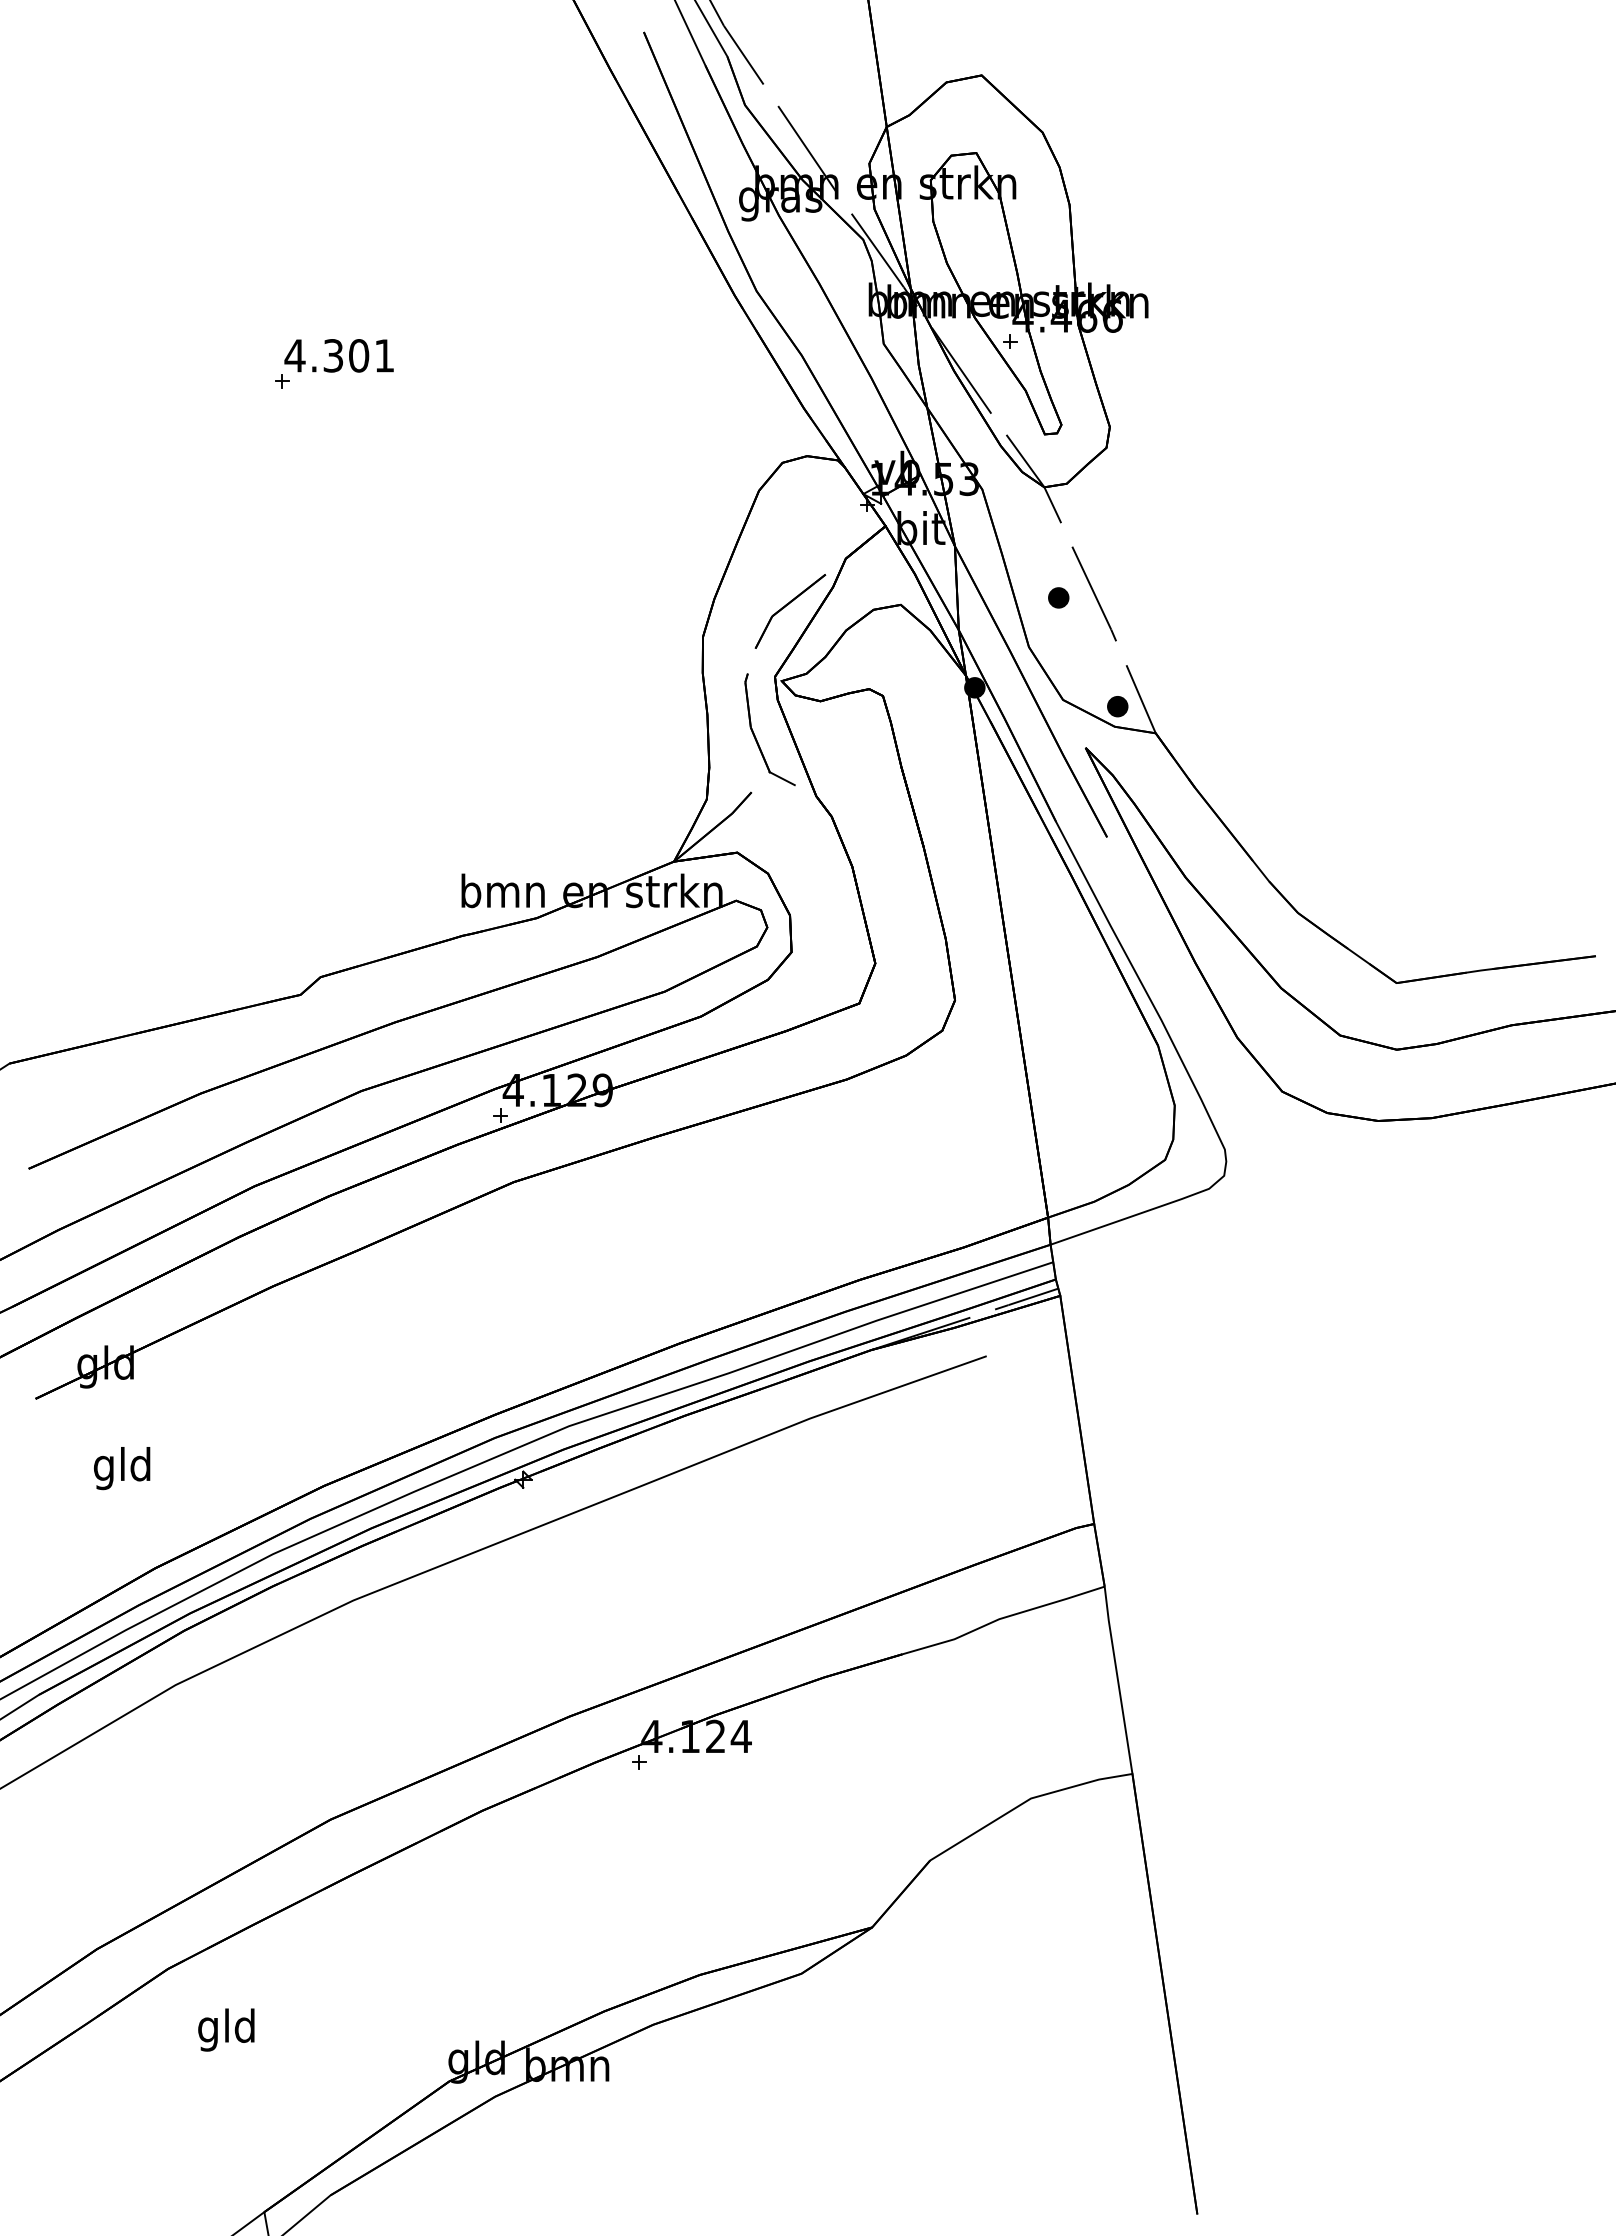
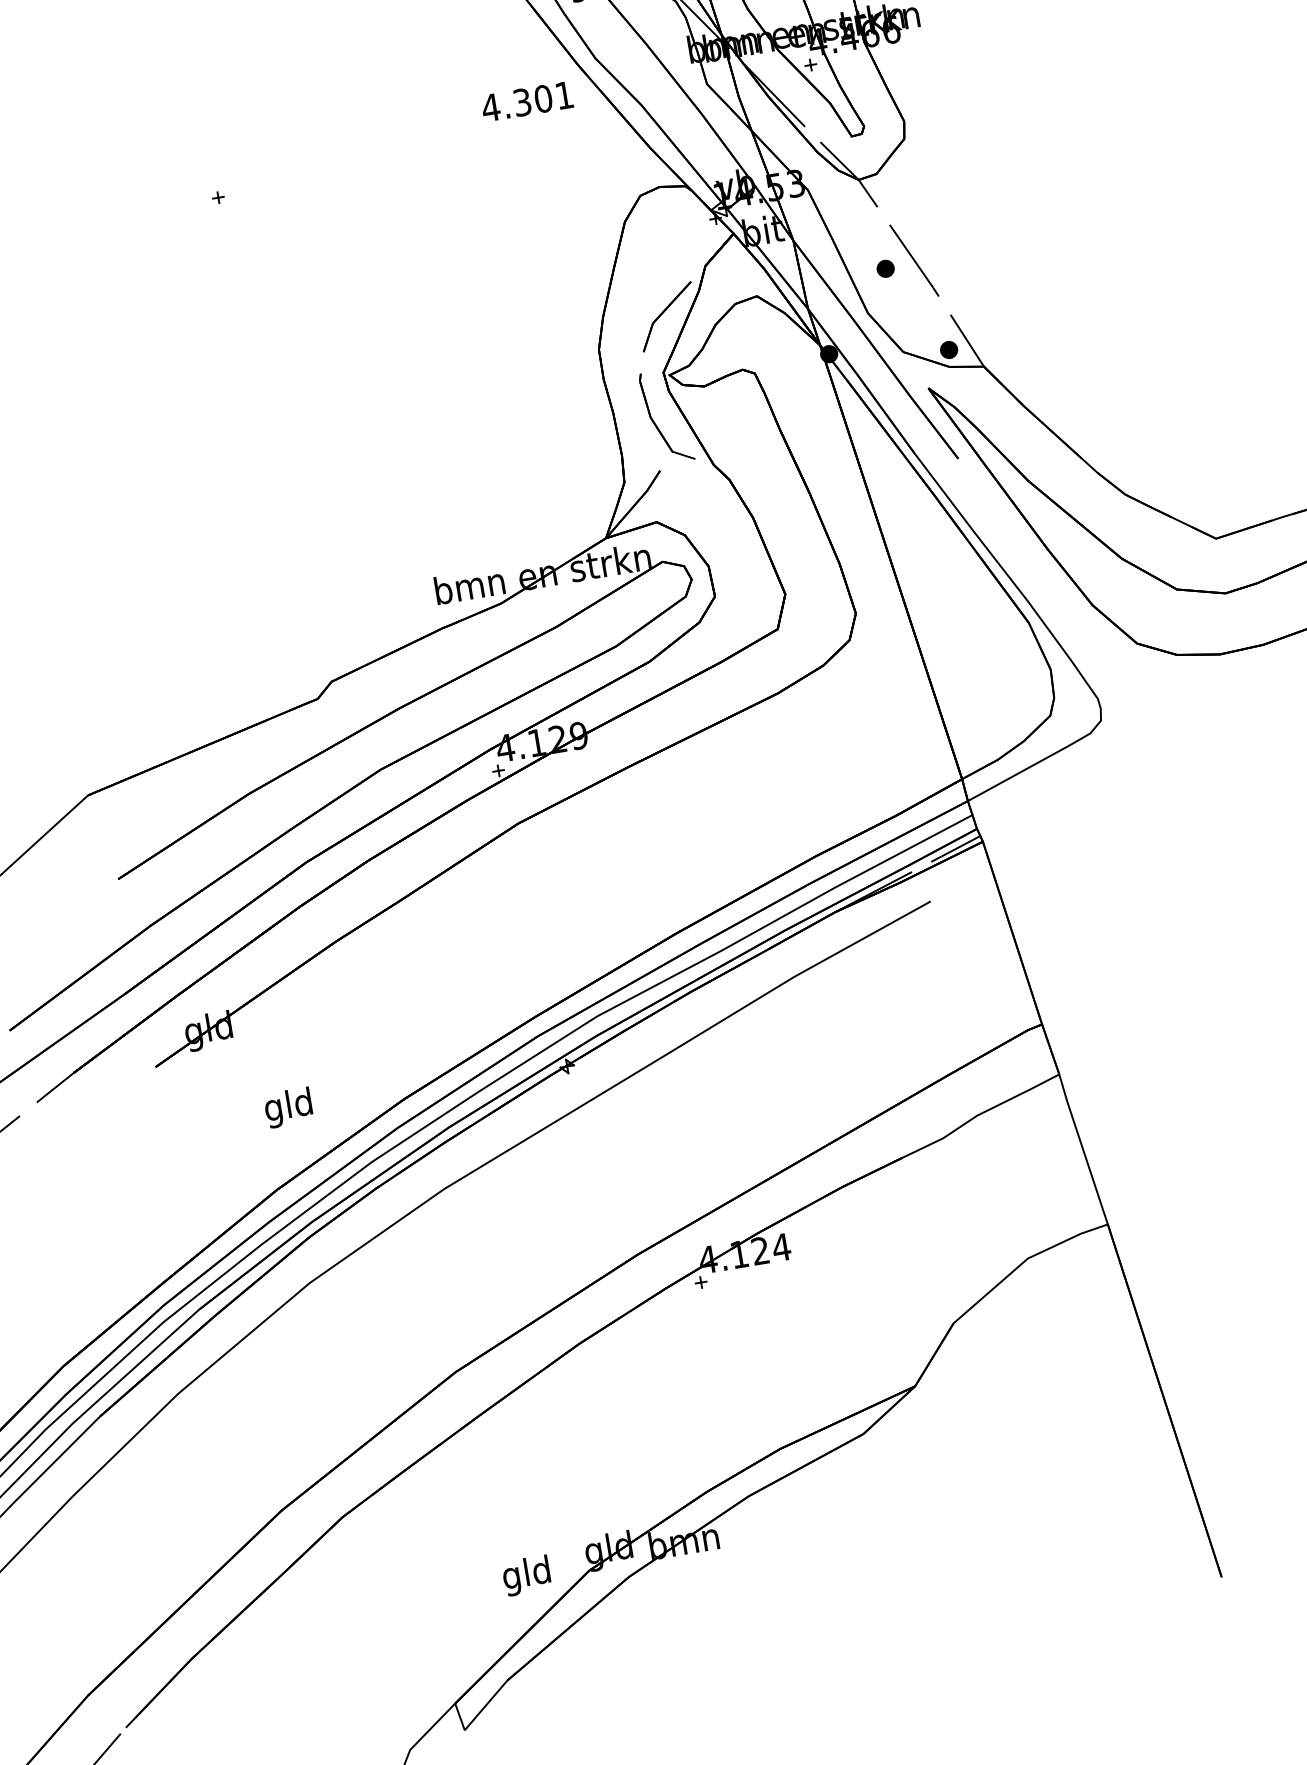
text: (338, 355) -> (526, 101), moved
text: (122, 1468) -> (288, 1107), moved
text: (226, 2029) -> (526, 1575), moved

